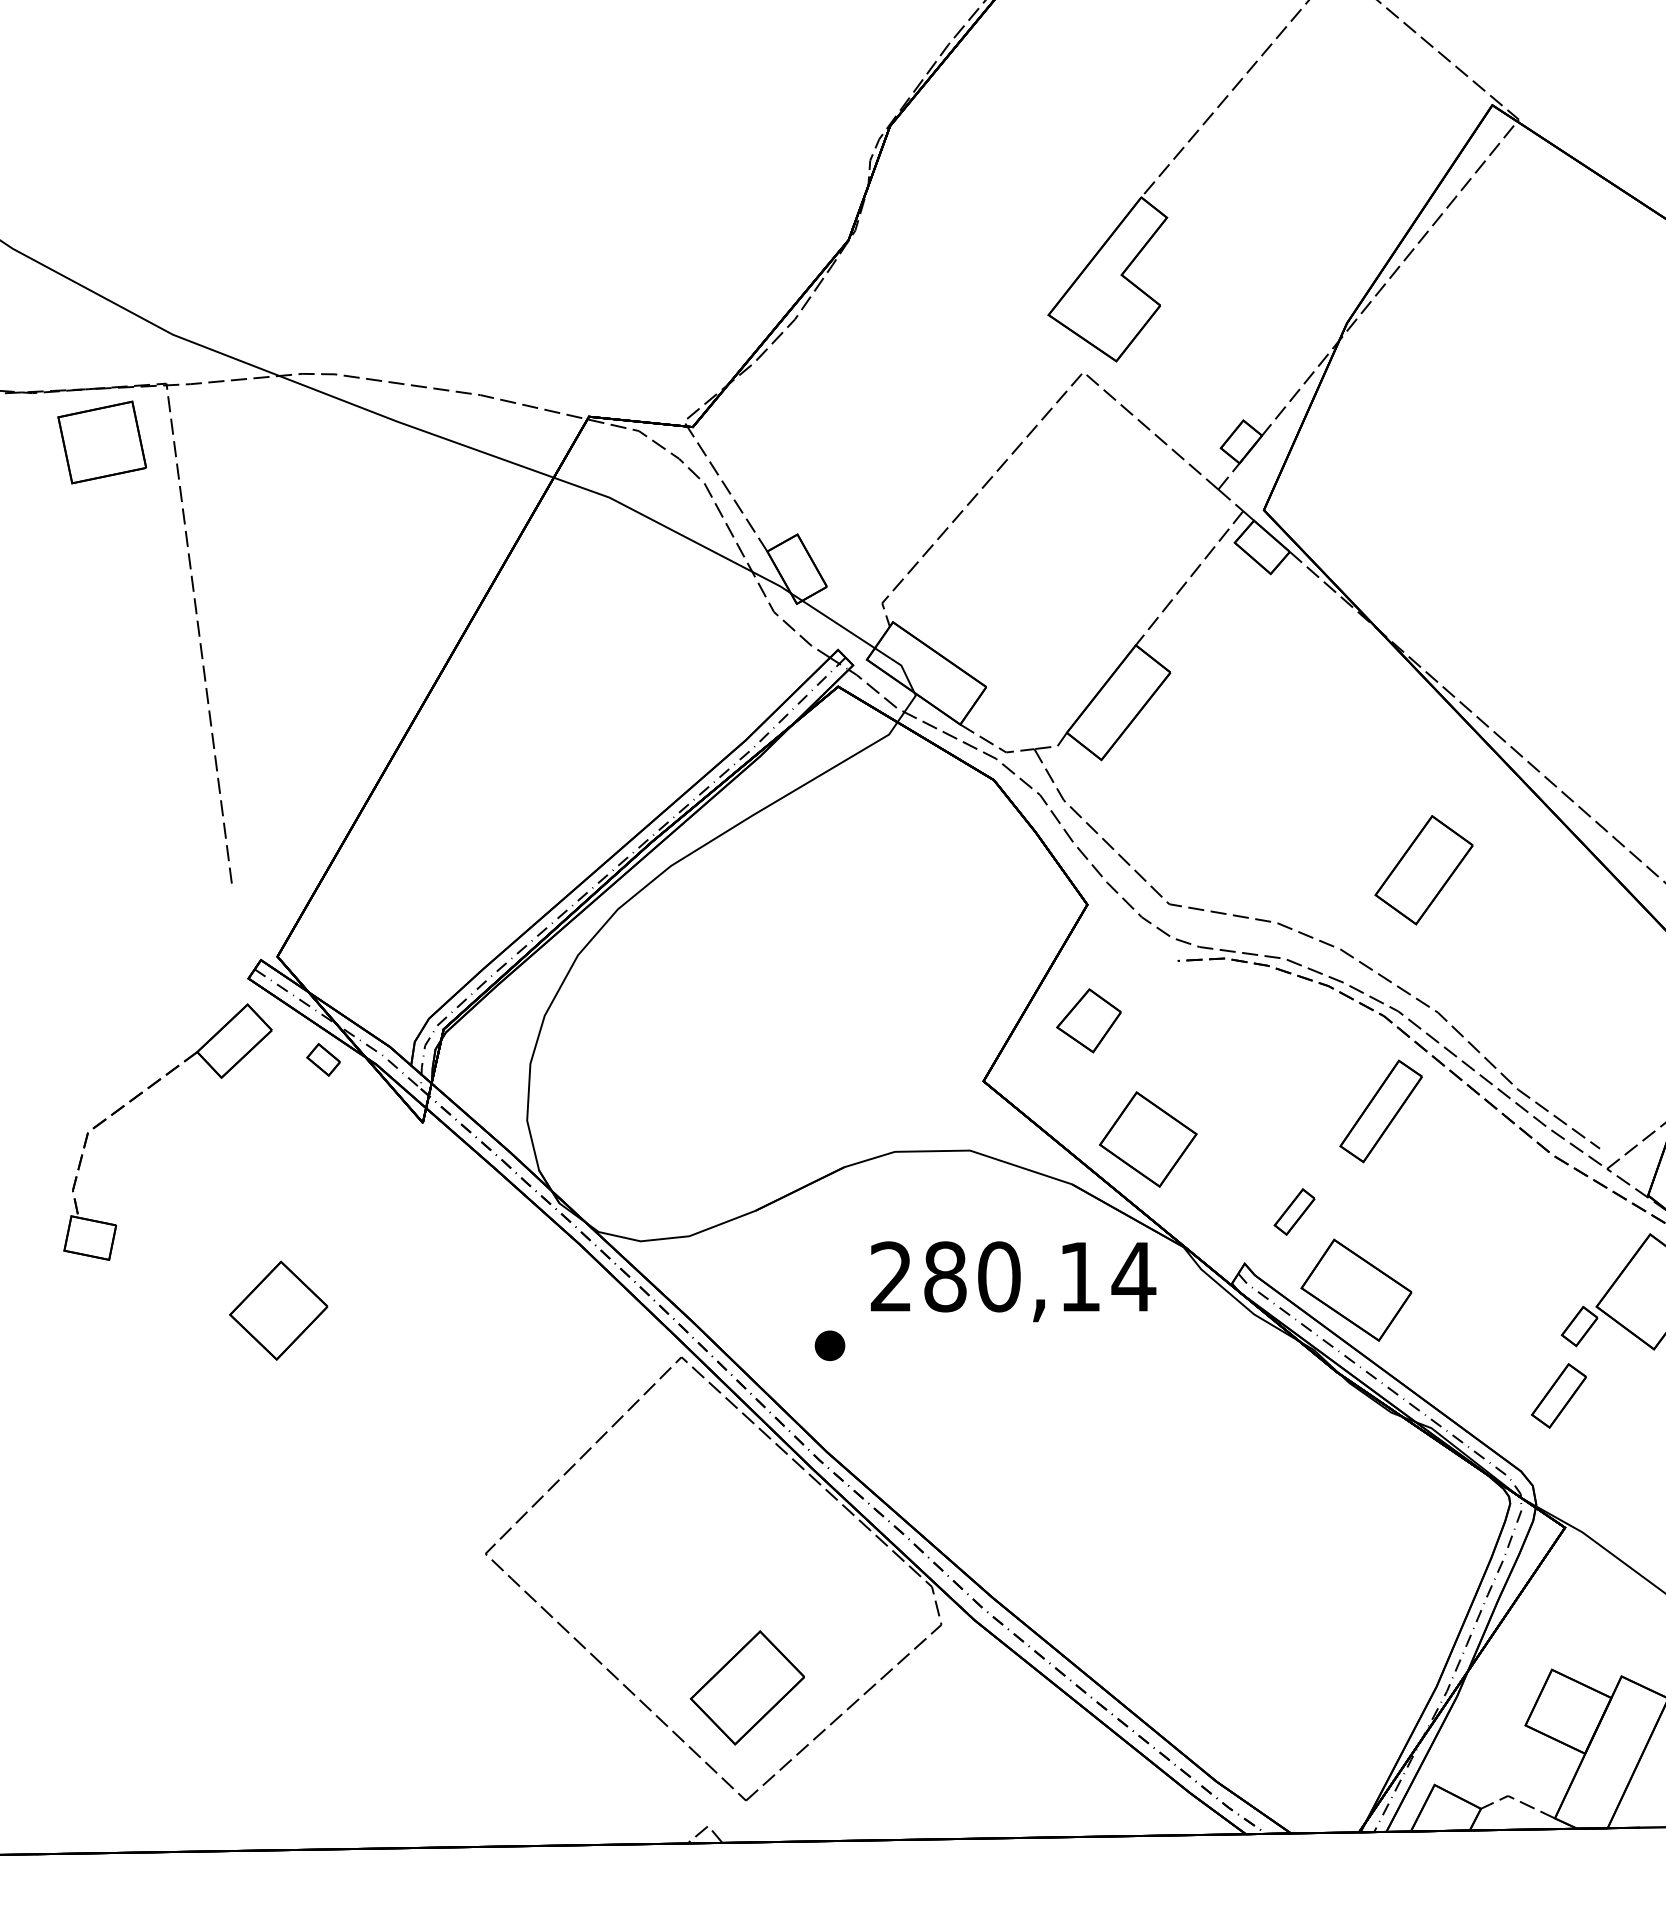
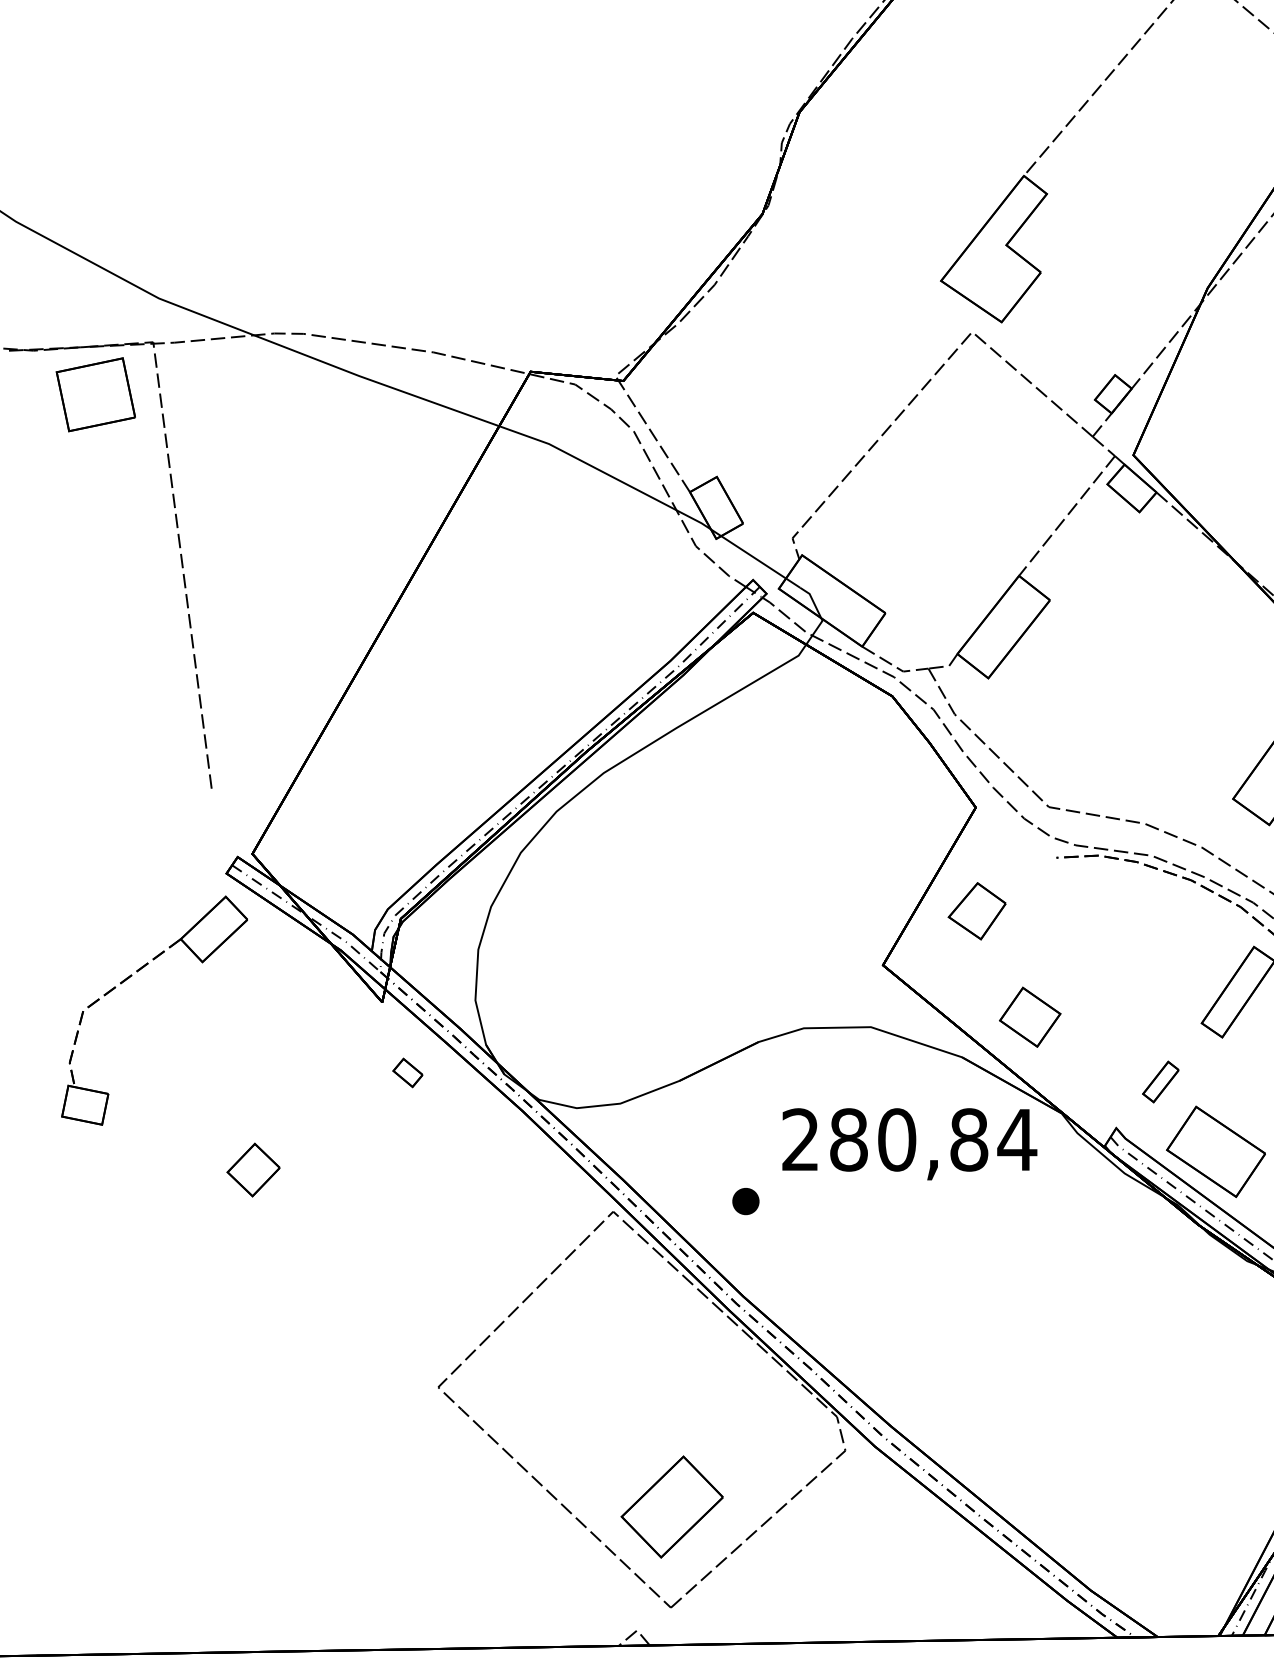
part: (323, 1059) -> (407, 1072), moved
part: (1148, 1139) -> (1030, 1017), size x0.7
text: (1080, 1276) -> (969, 1139), 280,14 -> 280,84
part: (278, 1310) -> (253, 1169), size x0.6

